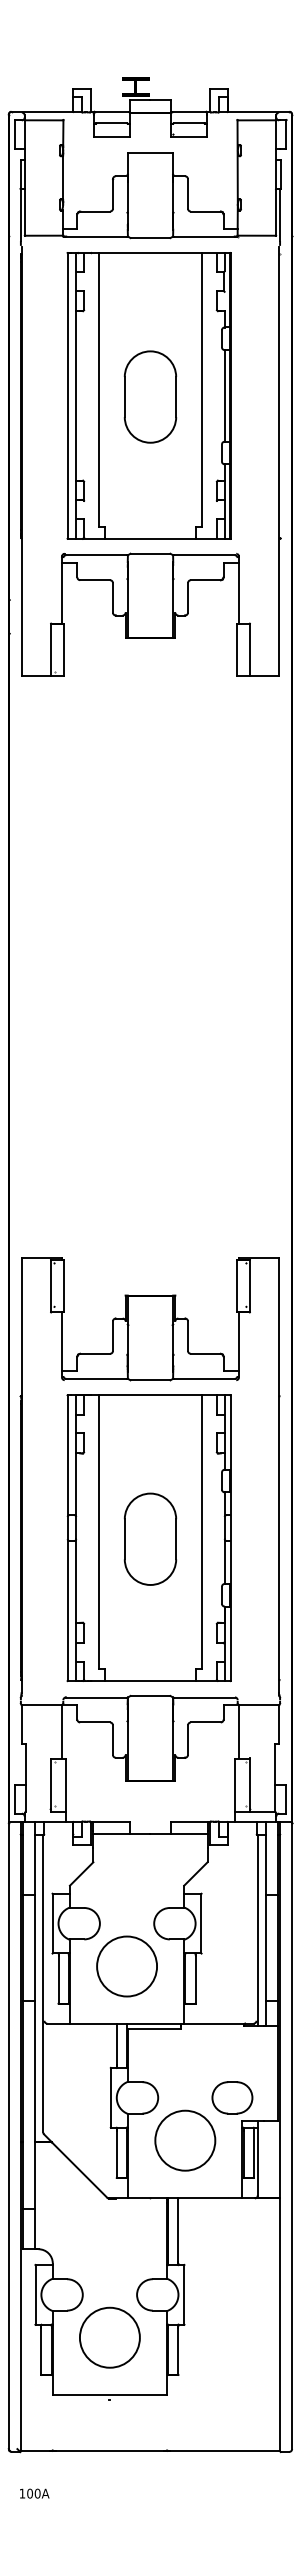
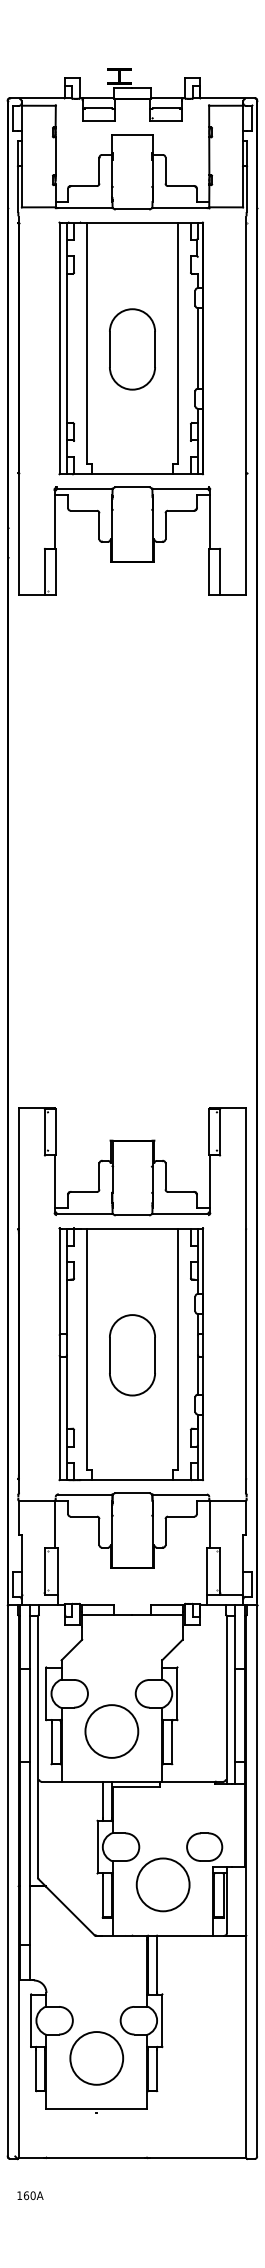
text: (30, 2493) -> (26, 2195), 100A -> 160A

